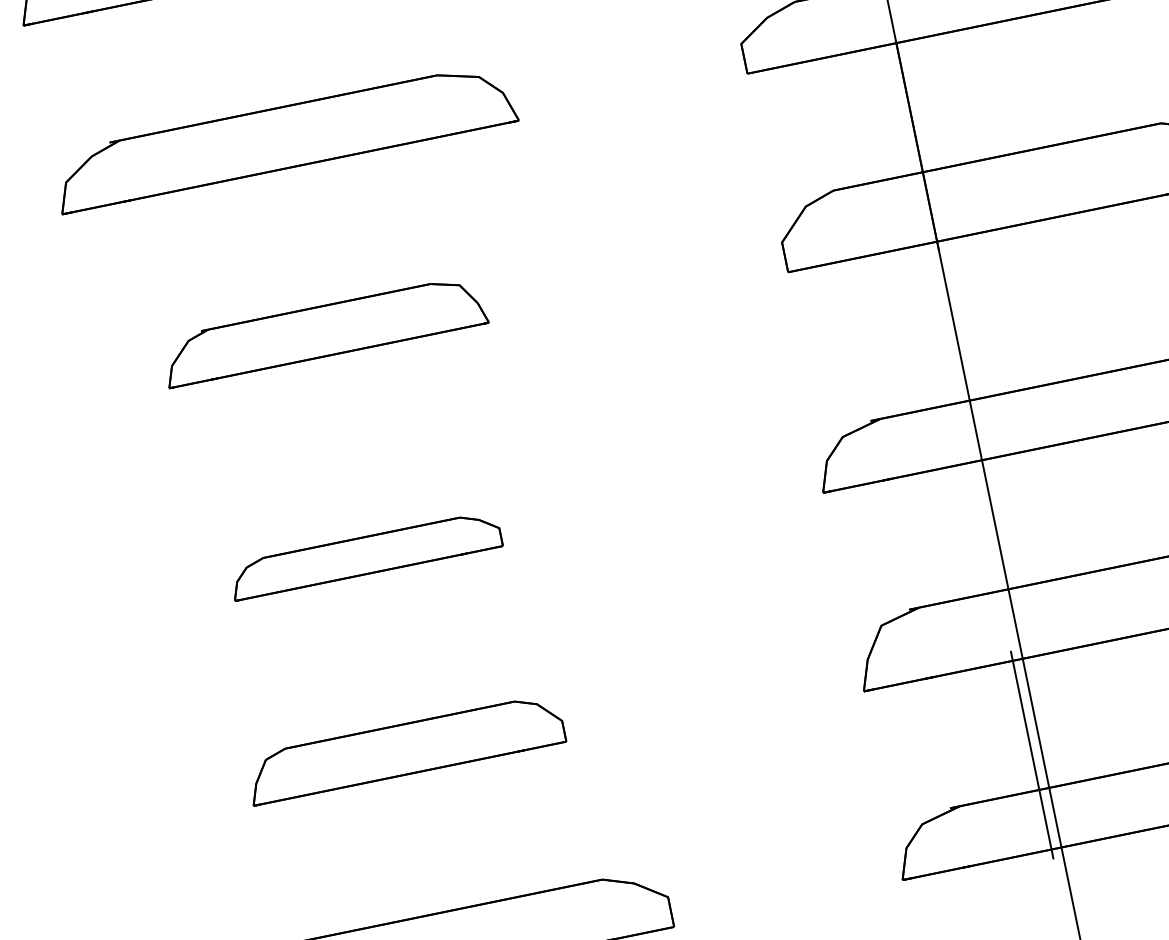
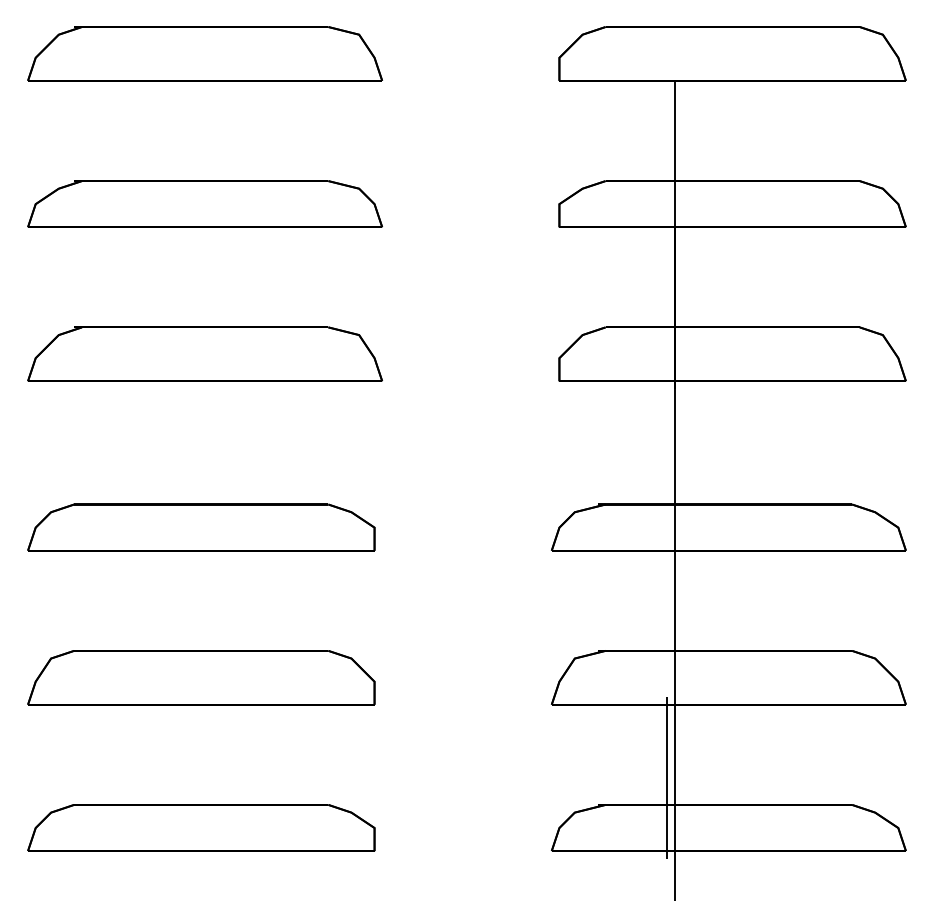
part: (323, 330) -> (204, 353), size x1.43
part: (365, 555) -> (201, 527), size x1.67
part: (405, 748) -> (201, 677), size x1.43

